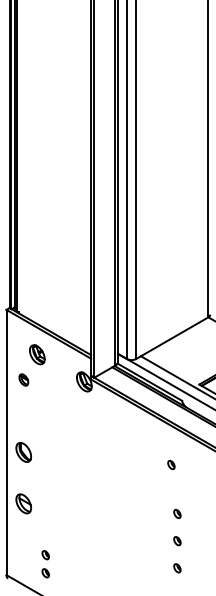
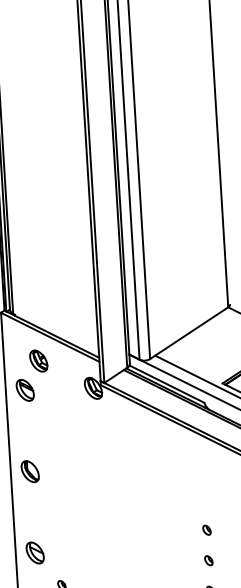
part: (23, 379) -> (24, 389), size x1.67
part: (171, 464) -> (196, 475), removed
part: (23, 503) -> (34, 552), moved

